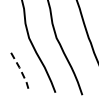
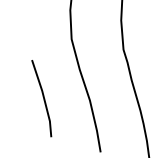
line: (21, 71) -> (44, 99), dashed -> solid

